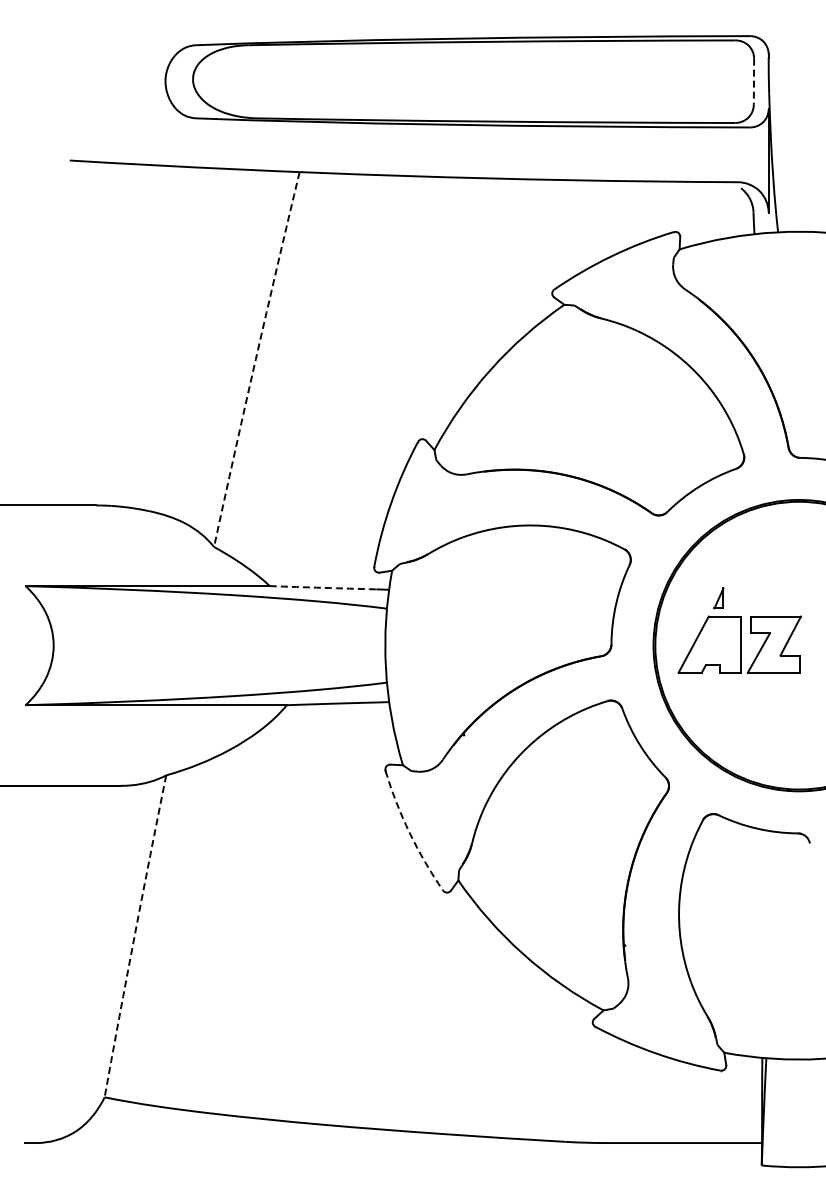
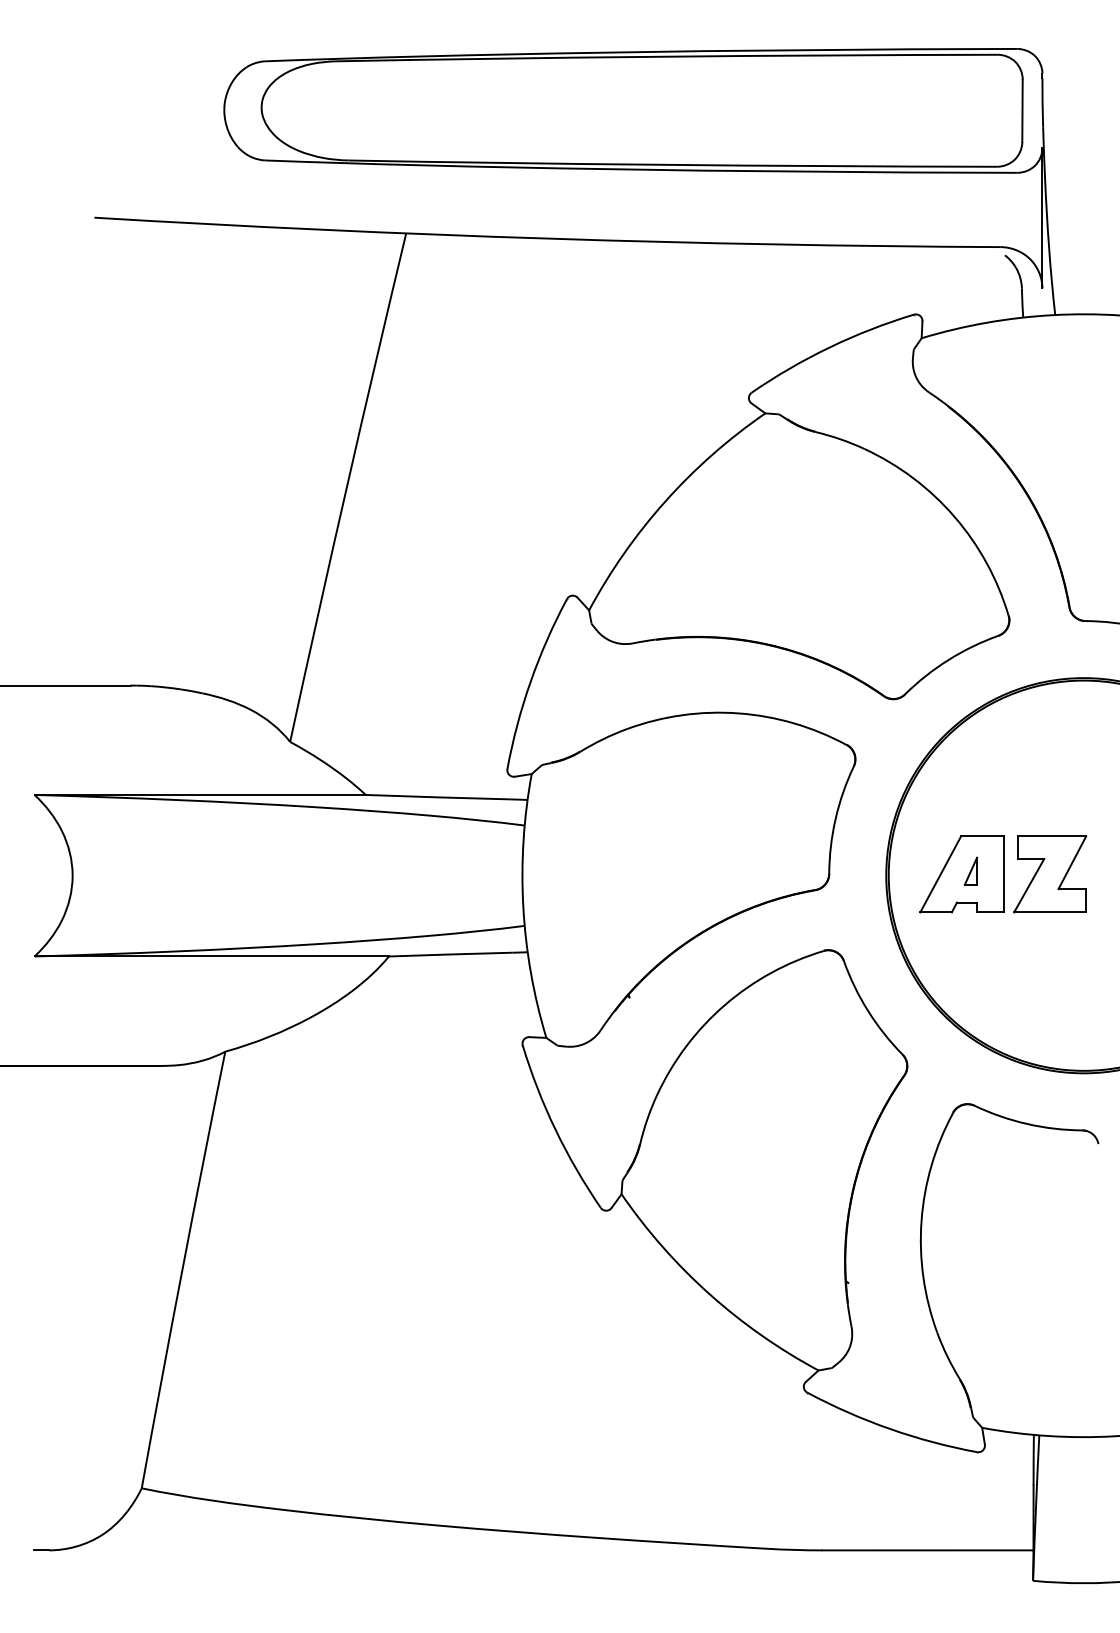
line: (753, 82) -> (1021, 111), dashed -> solid
arc: (255, 359) -> (346, 487), dashed -> solid
arc: (323, 587) -> (438, 796), dashed -> solid
part: (718, 598) -> (970, 871), moved
arc: (409, 832) -> (555, 1129), dashed -> solid
arc: (134, 936) -> (182, 1270), dashed -> solid

